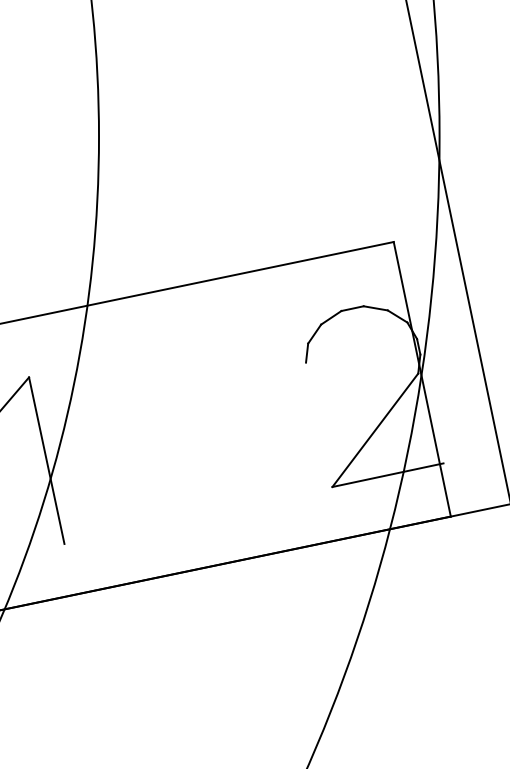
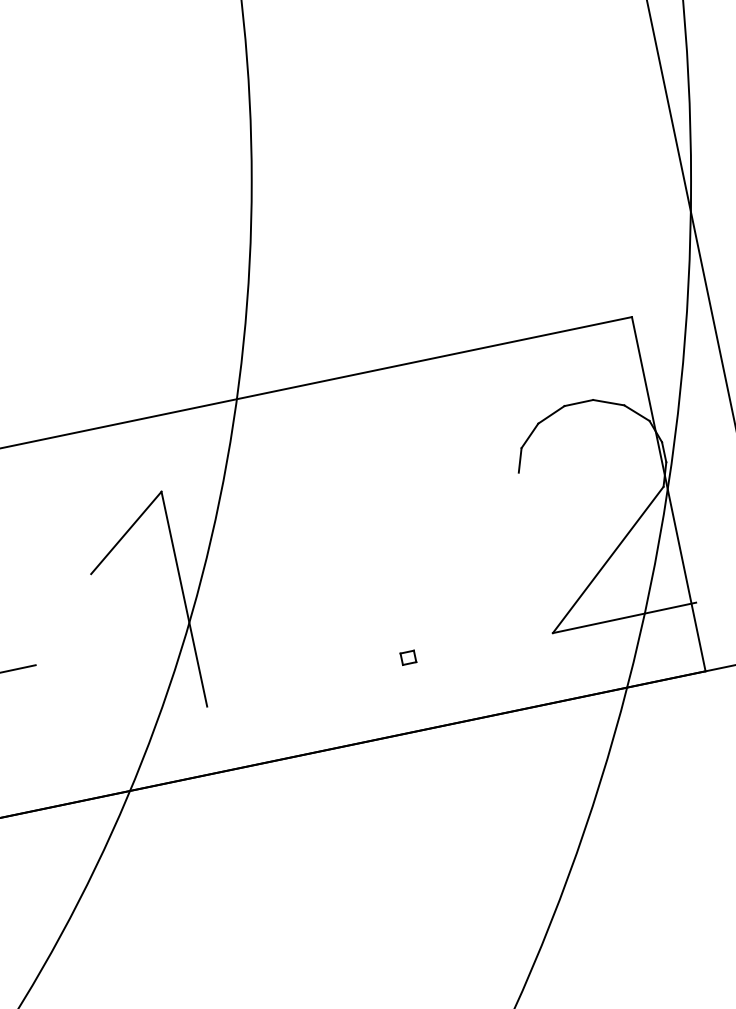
part: (220, 505) -> (408, 657), added

